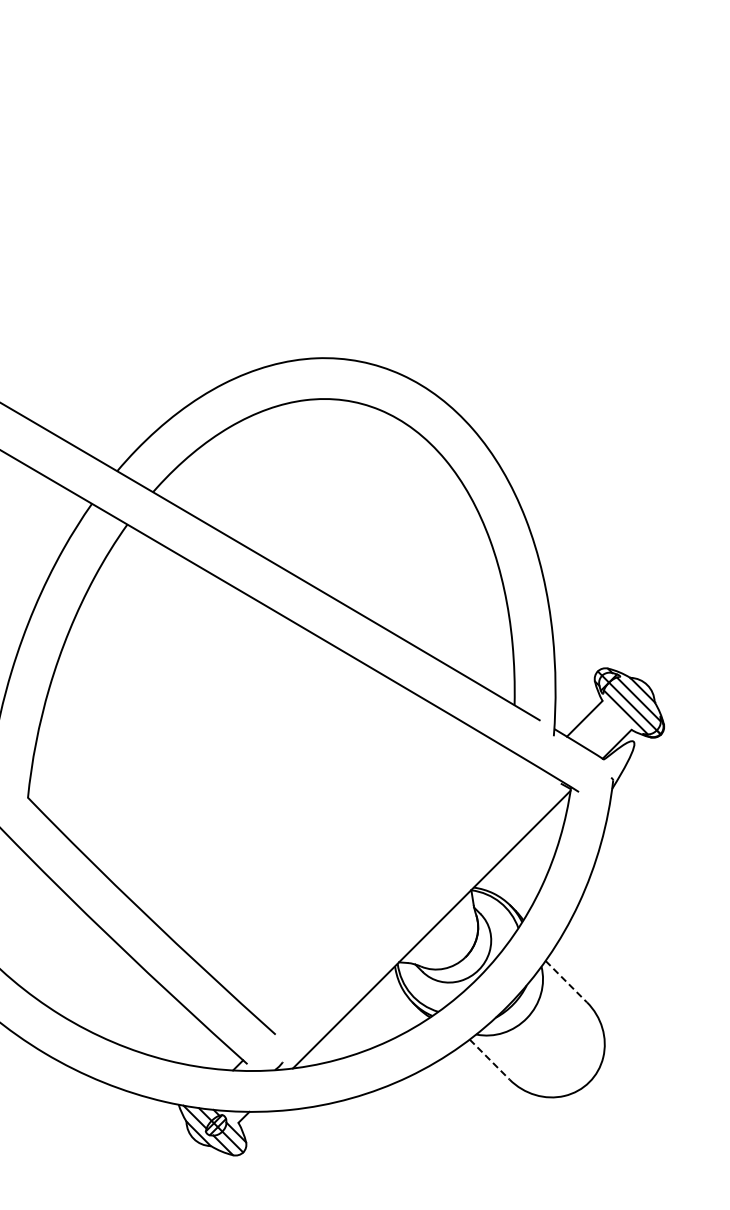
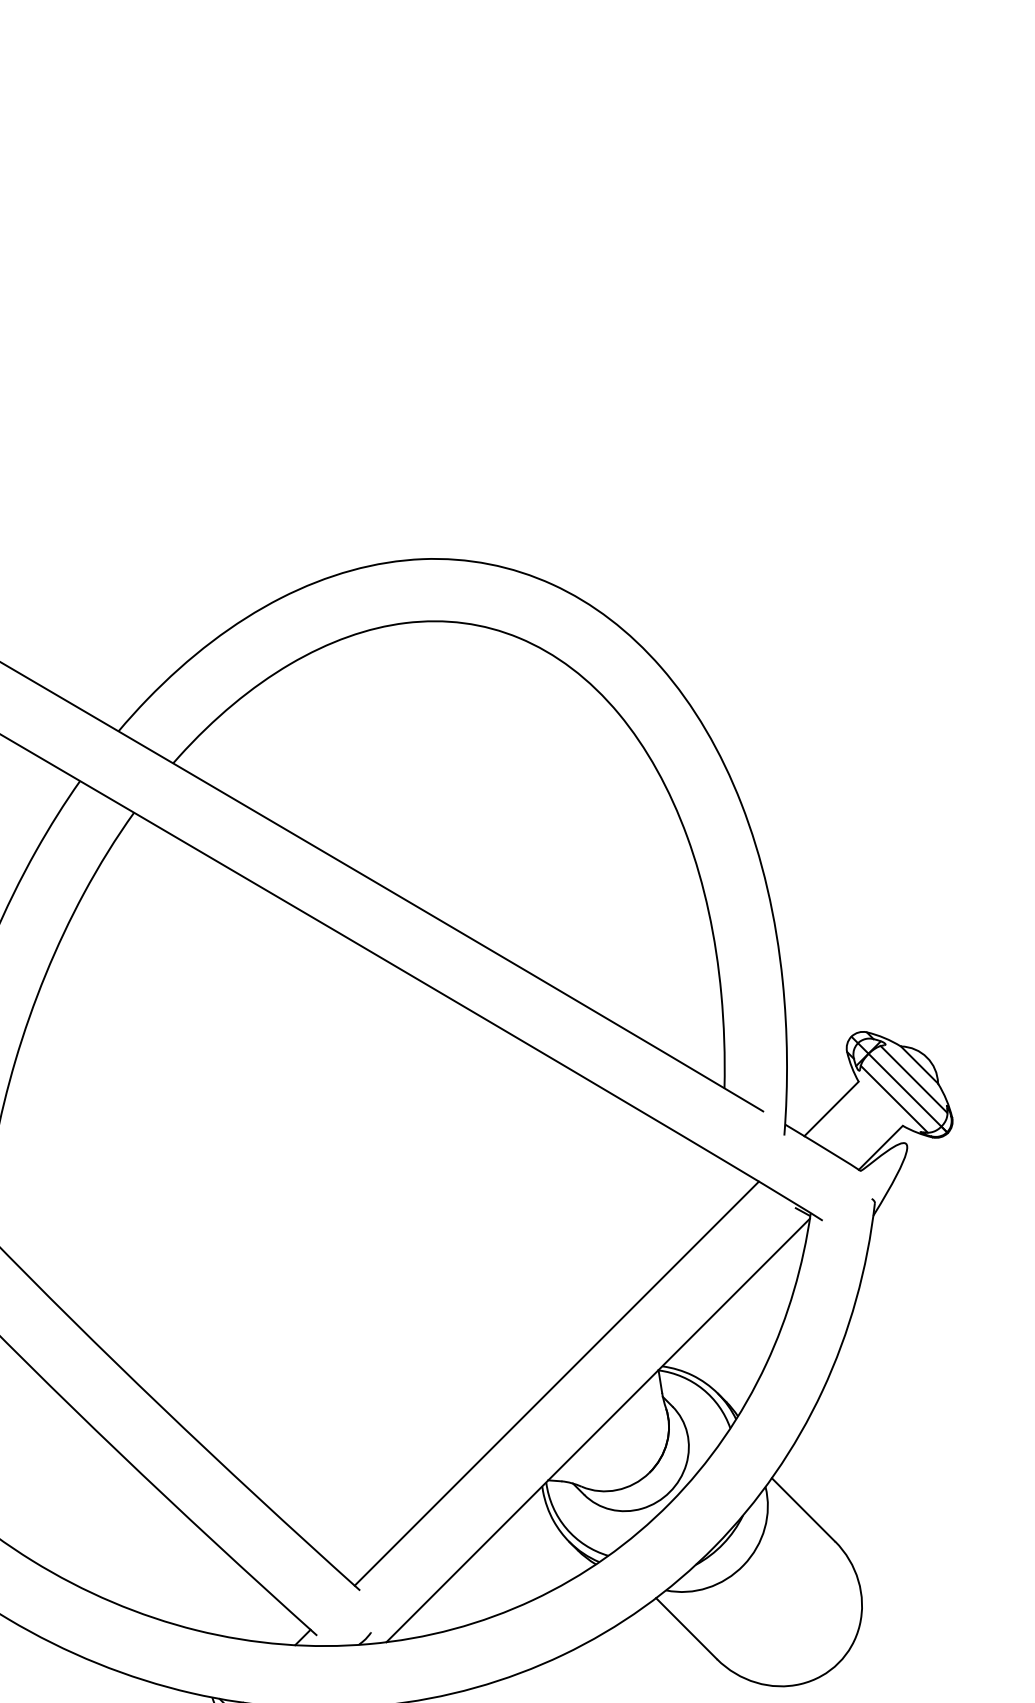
line: (404, 898) -> (556, 1382), added
line: (566, 982) -> (803, 1511), dashed -> solid
line: (490, 1059) -> (687, 1628), dashed -> solid

